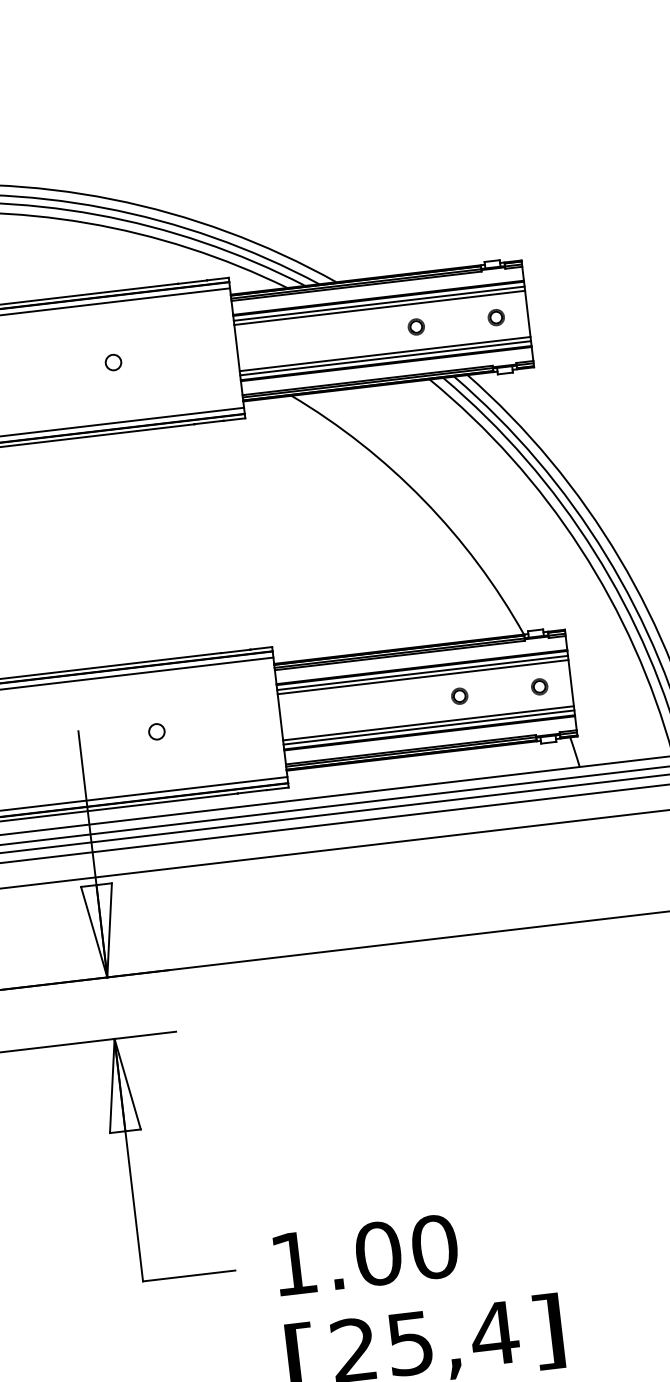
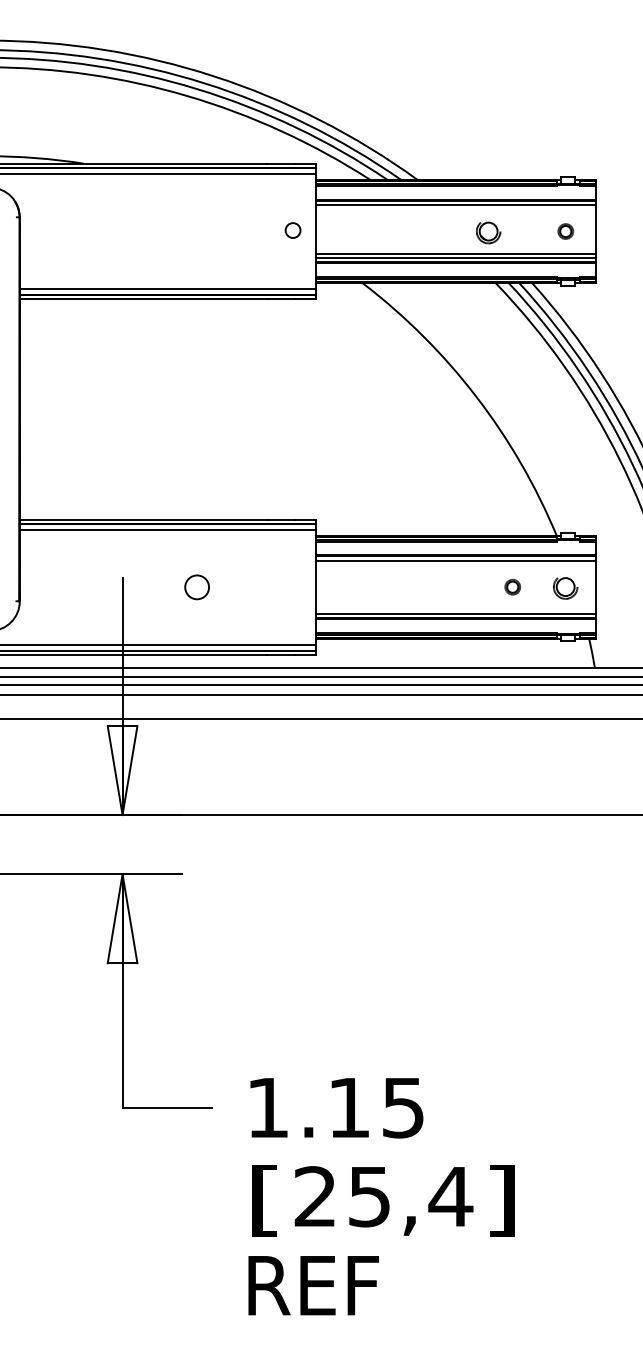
line: (380, 308) -> (456, 209), removed
part: (416, 326) -> (488, 231), size x1.6
circle: (112, 362) -> (292, 230), moved
line: (423, 676) -> (456, 564), removed
part: (539, 687) -> (565, 587), size x1.6
part: (459, 696) -> (512, 587), moved
line: (428, 723) -> (456, 609), removed
circle: (156, 731) -> (196, 586), size x1.6
text: (406, 1250) -> (376, 1107), 1.00 -> 1.15

